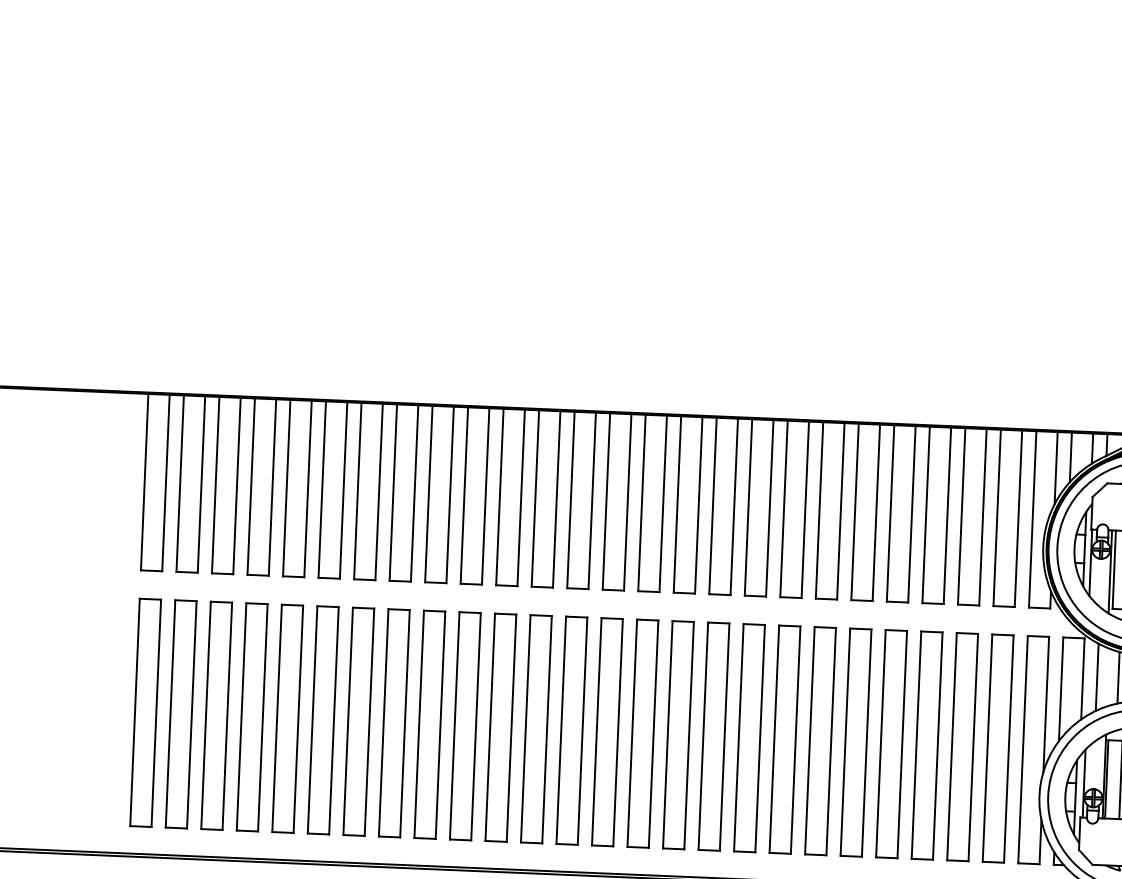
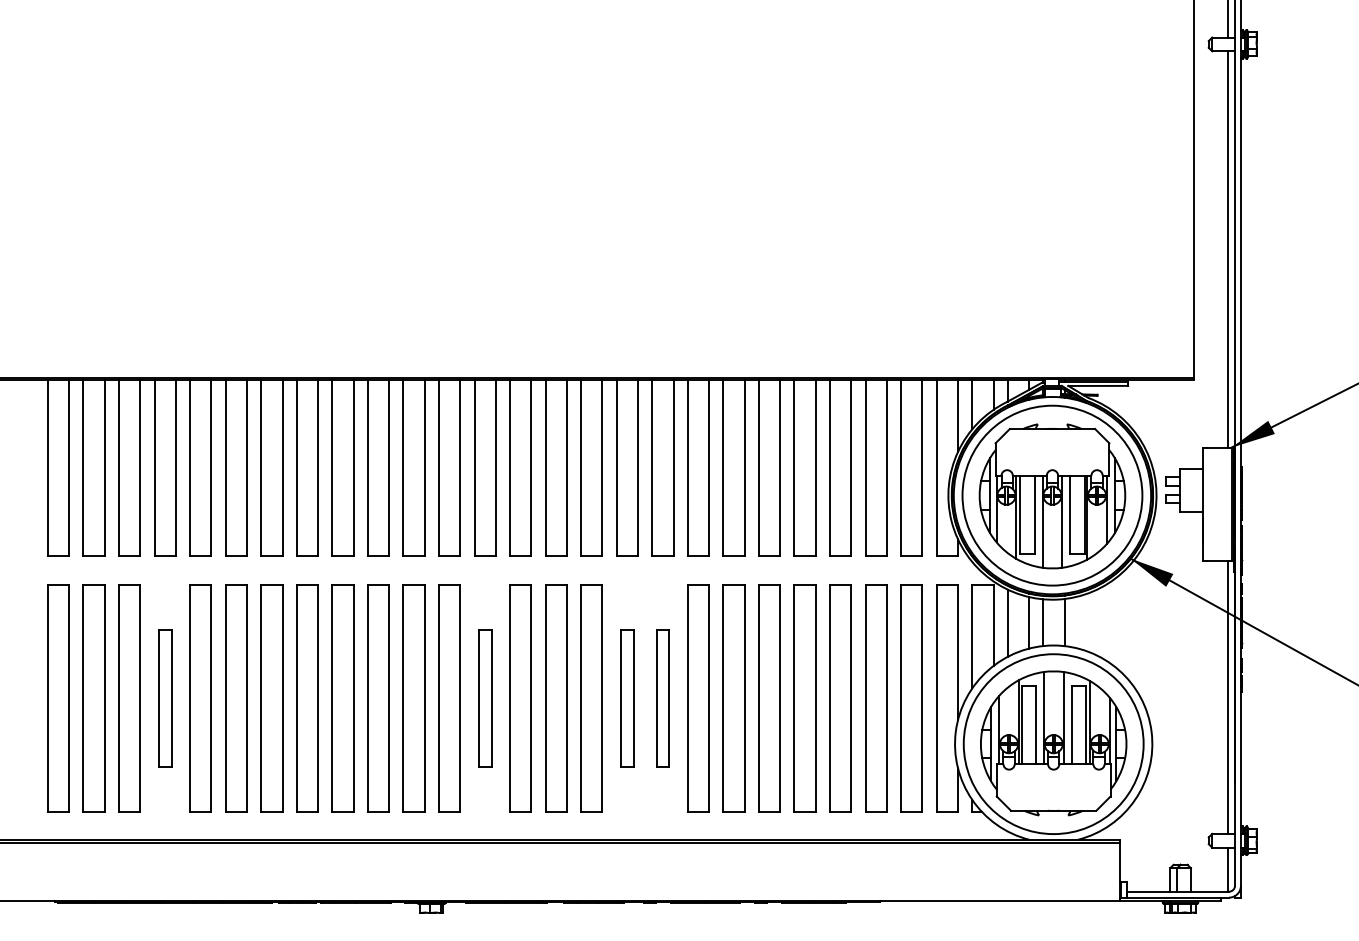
part: (252, 717) -> (165, 698), size x0.6
part: (572, 730) -> (485, 698), size x0.6
part: (714, 736) -> (627, 698), size x0.6
part: (749, 738) -> (662, 698), size x0.6

